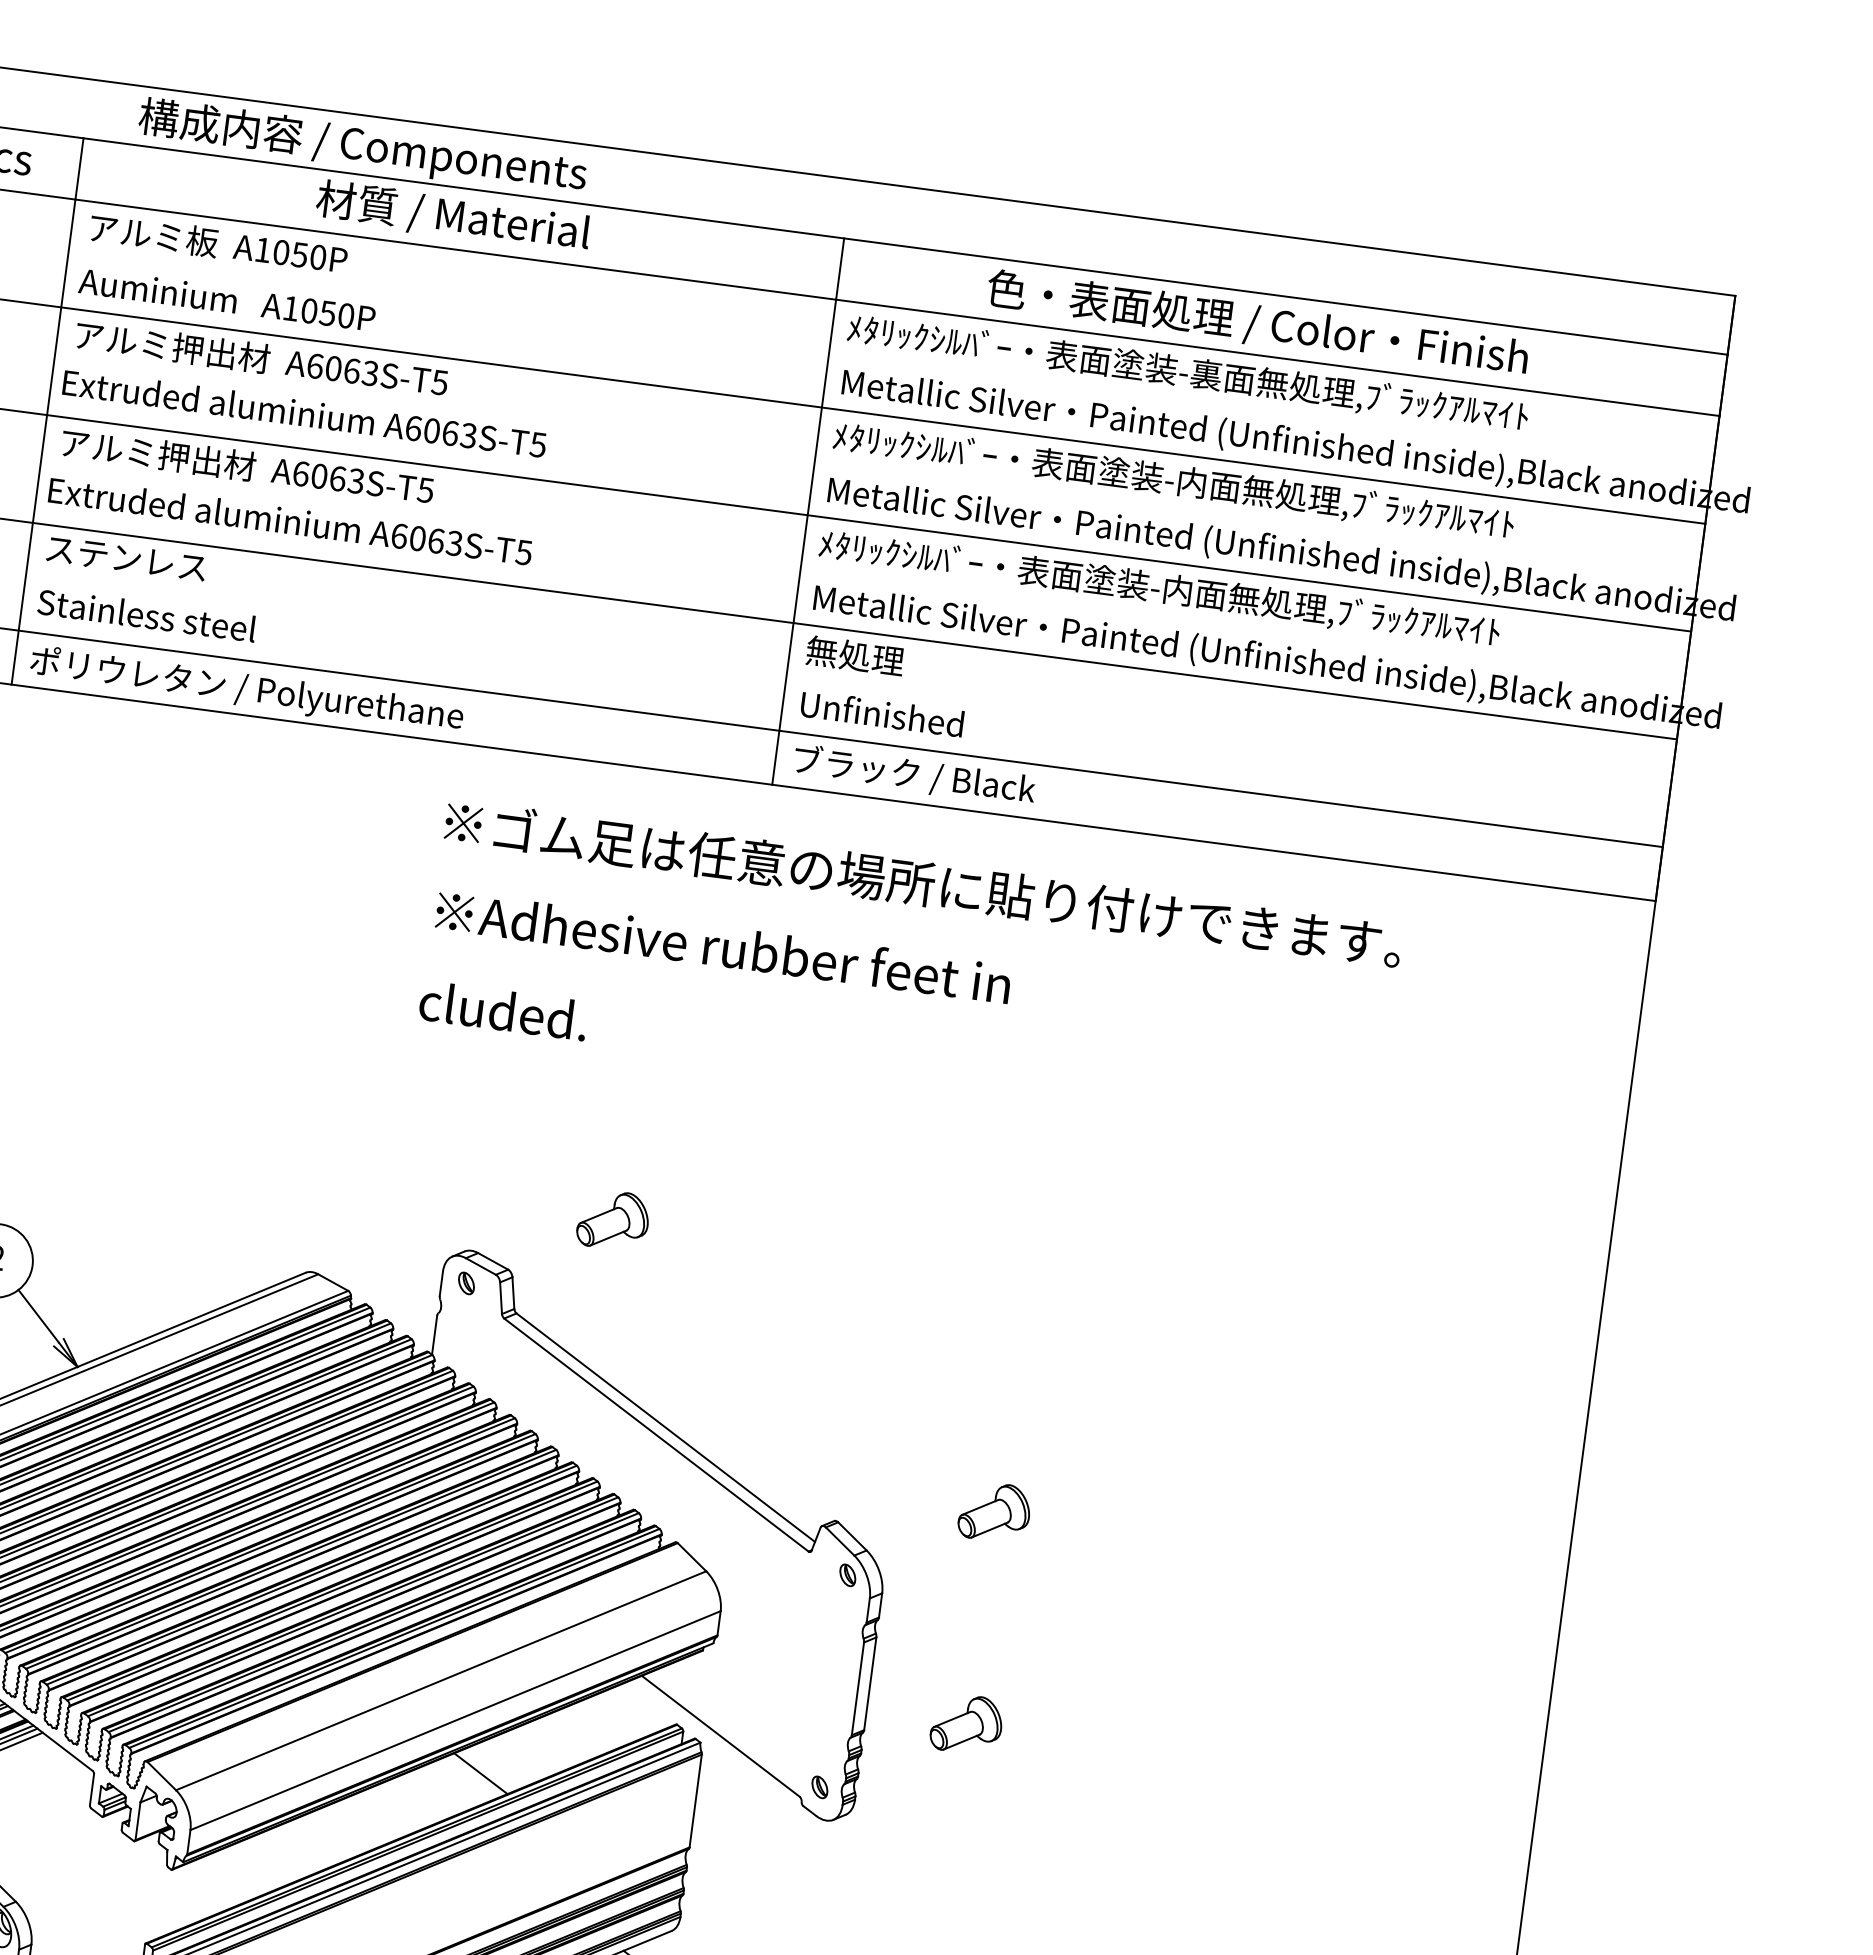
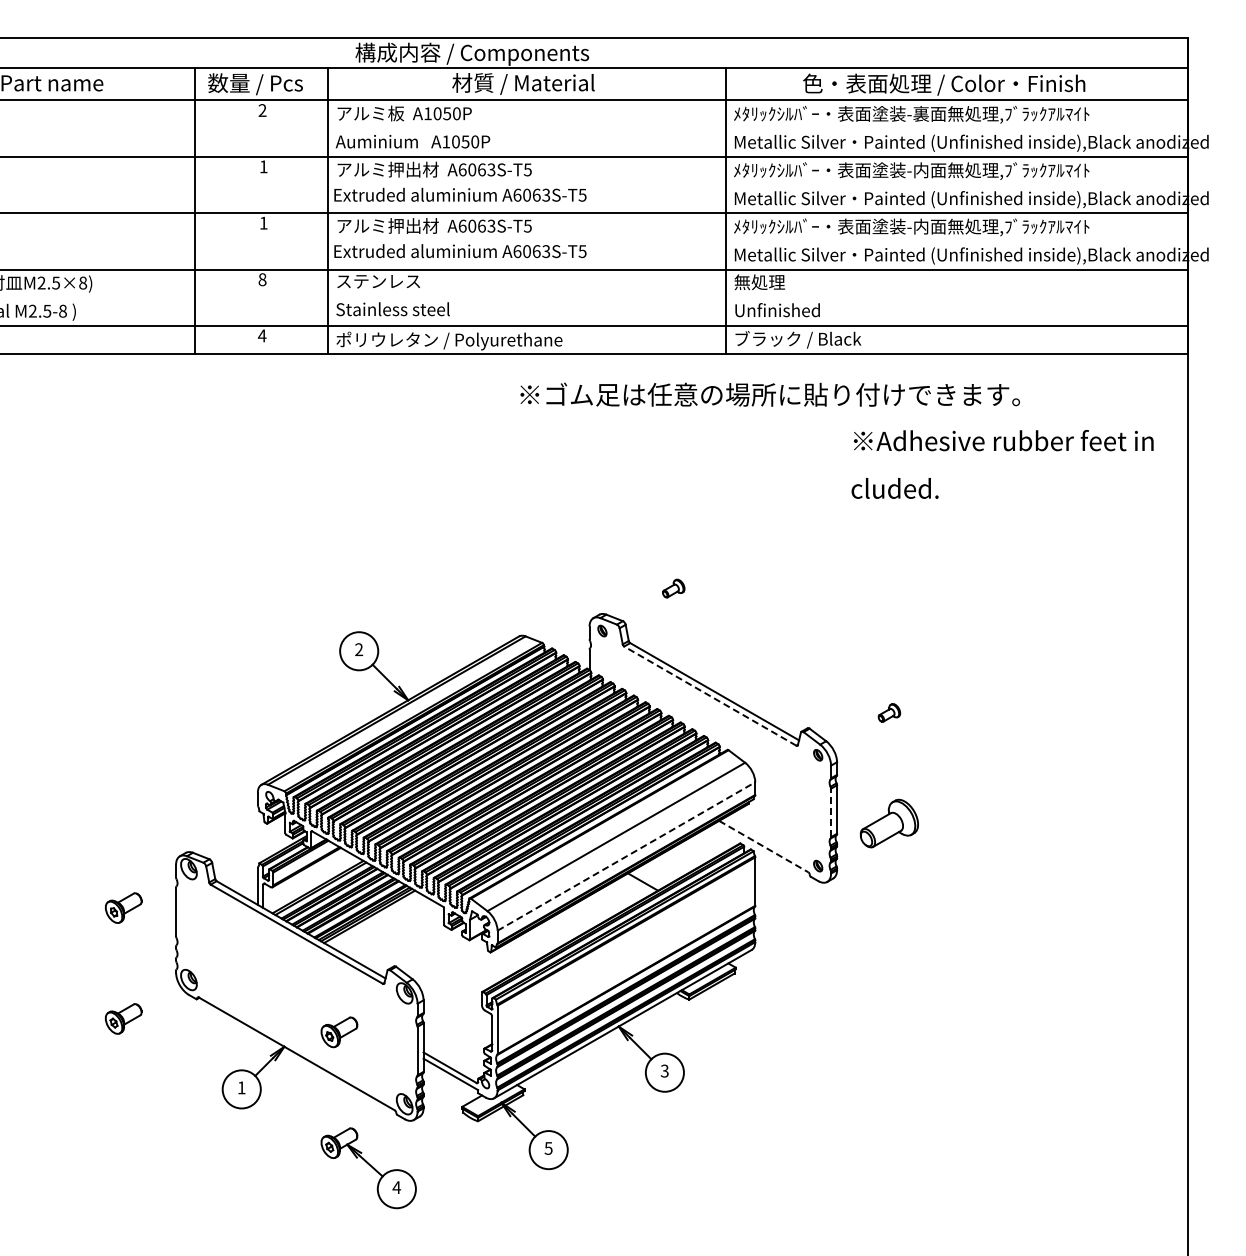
text: (922, 883) -> (769, 394), moved
text: (715, 992) -> (1002, 464), moved
part: (613, 1219) -> (673, 588), size x0.6
line: (655, 1433) -> (709, 695), solid -> dashed
part: (994, 1511) -> (889, 712), size x0.6
line: (858, 1688) -> (831, 812), solid -> dashed
line: (455, 1720) -> (626, 856), solid -> dashed
part: (967, 1723) -> (889, 823), size x1.6
line: (722, 1736) -> (764, 846), solid -> dashed

